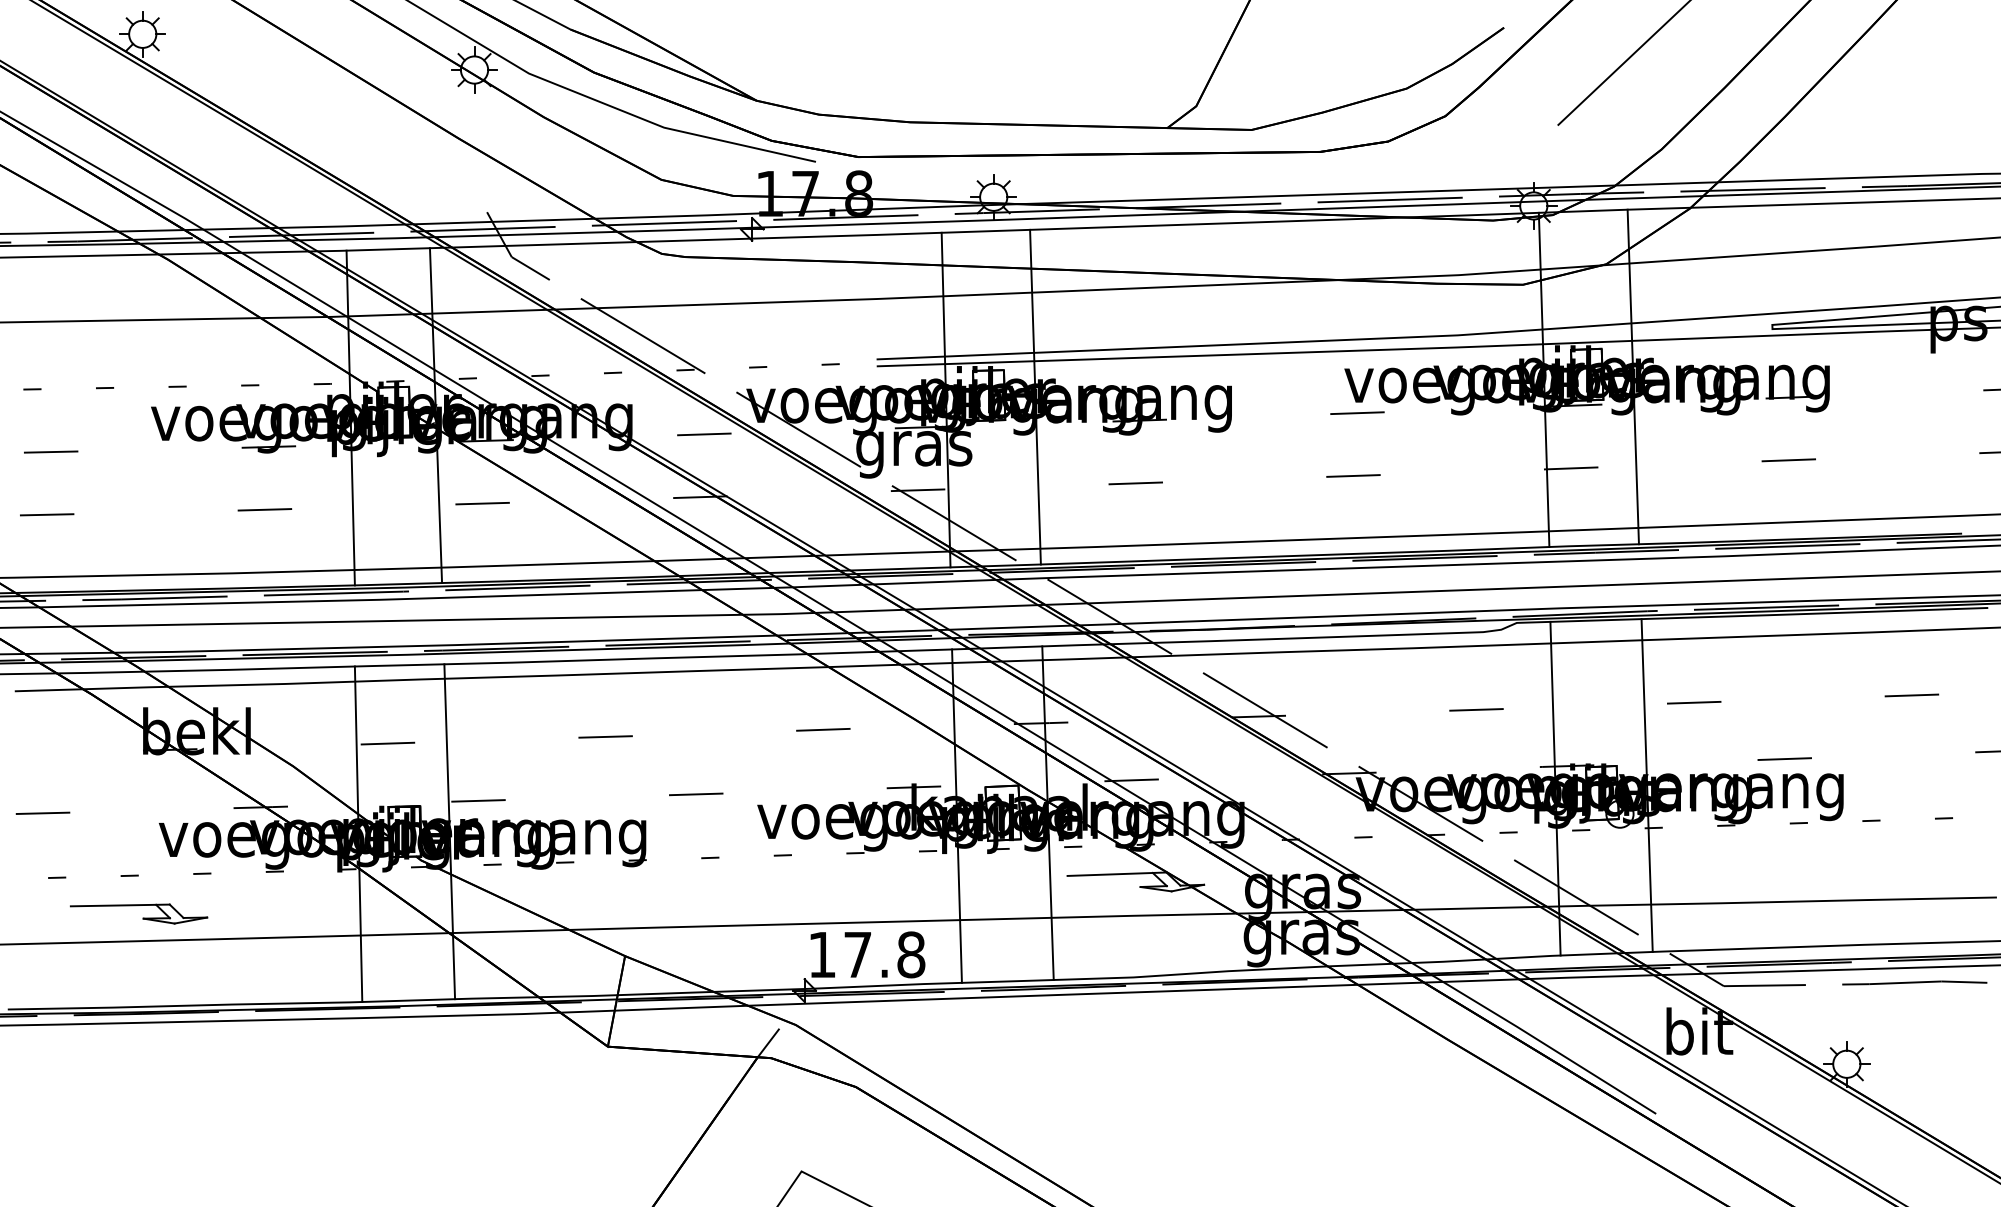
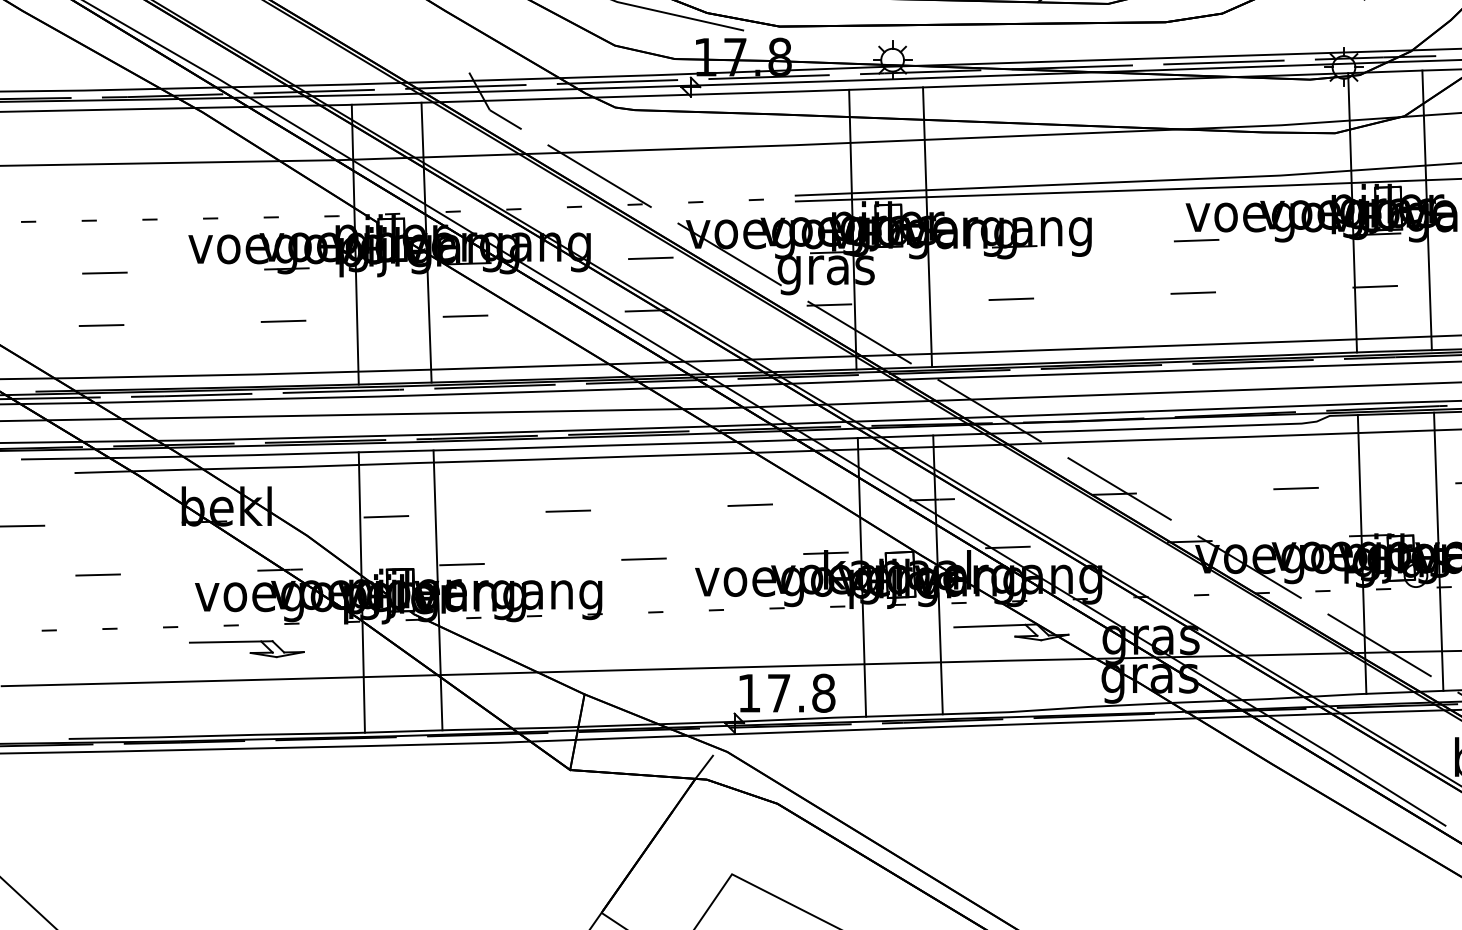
part: (139, 913) -> (247, 648), moved

